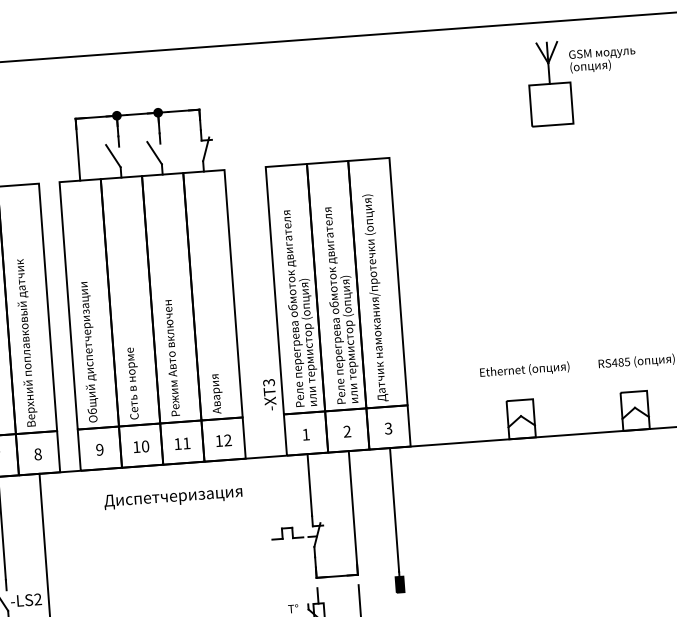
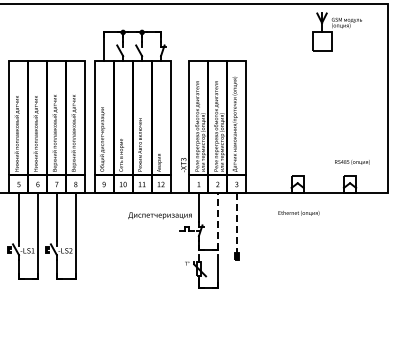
text: (523, 370) -> (298, 213), moved
text: (171, 497) -> (159, 215), moved
line: (394, 511) -> (236, 222), solid -> dashed
line: (352, 512) -> (217, 221), solid -> dashed

